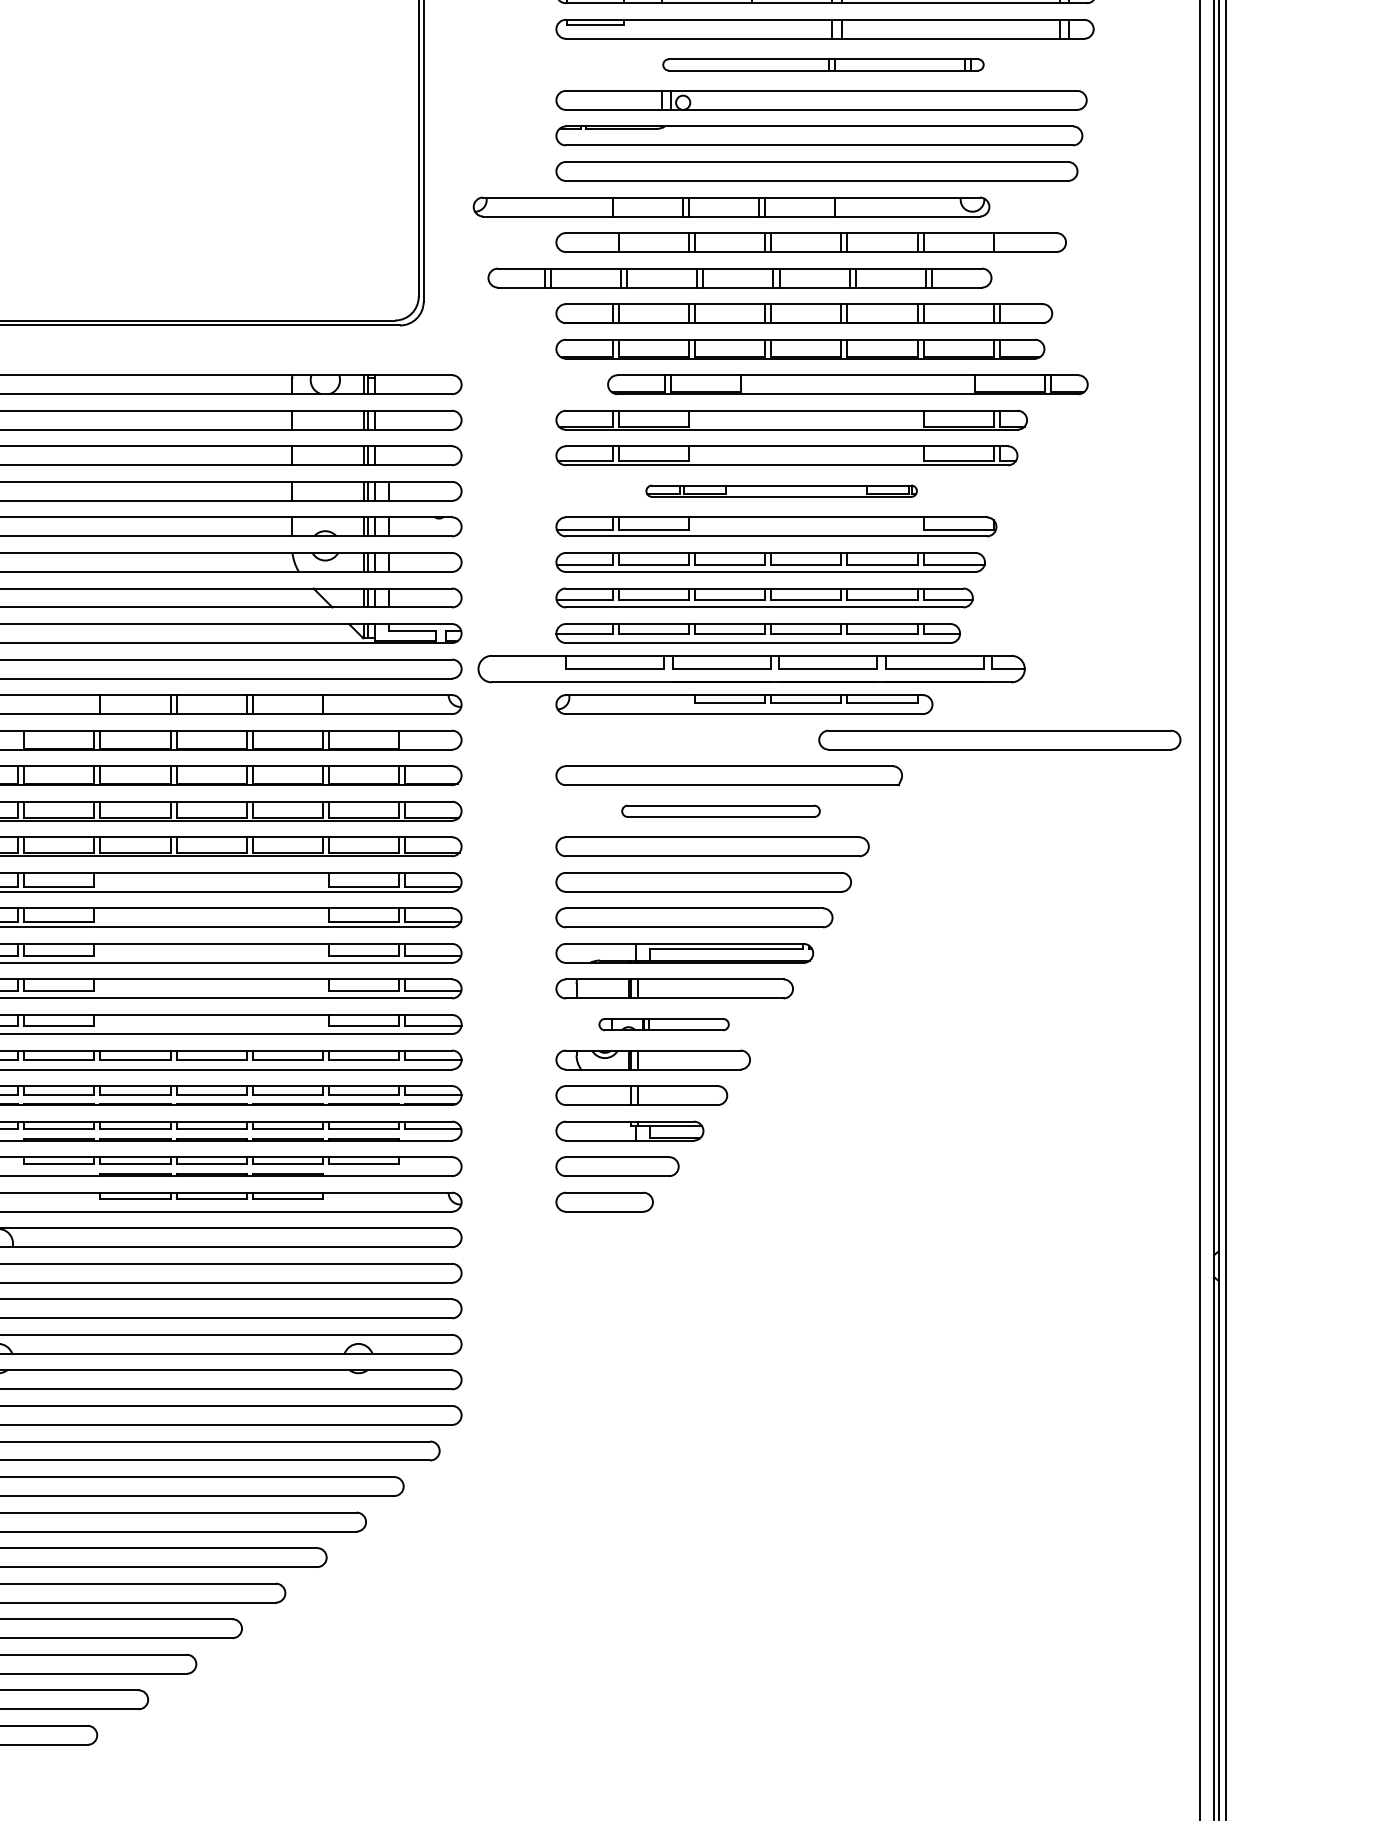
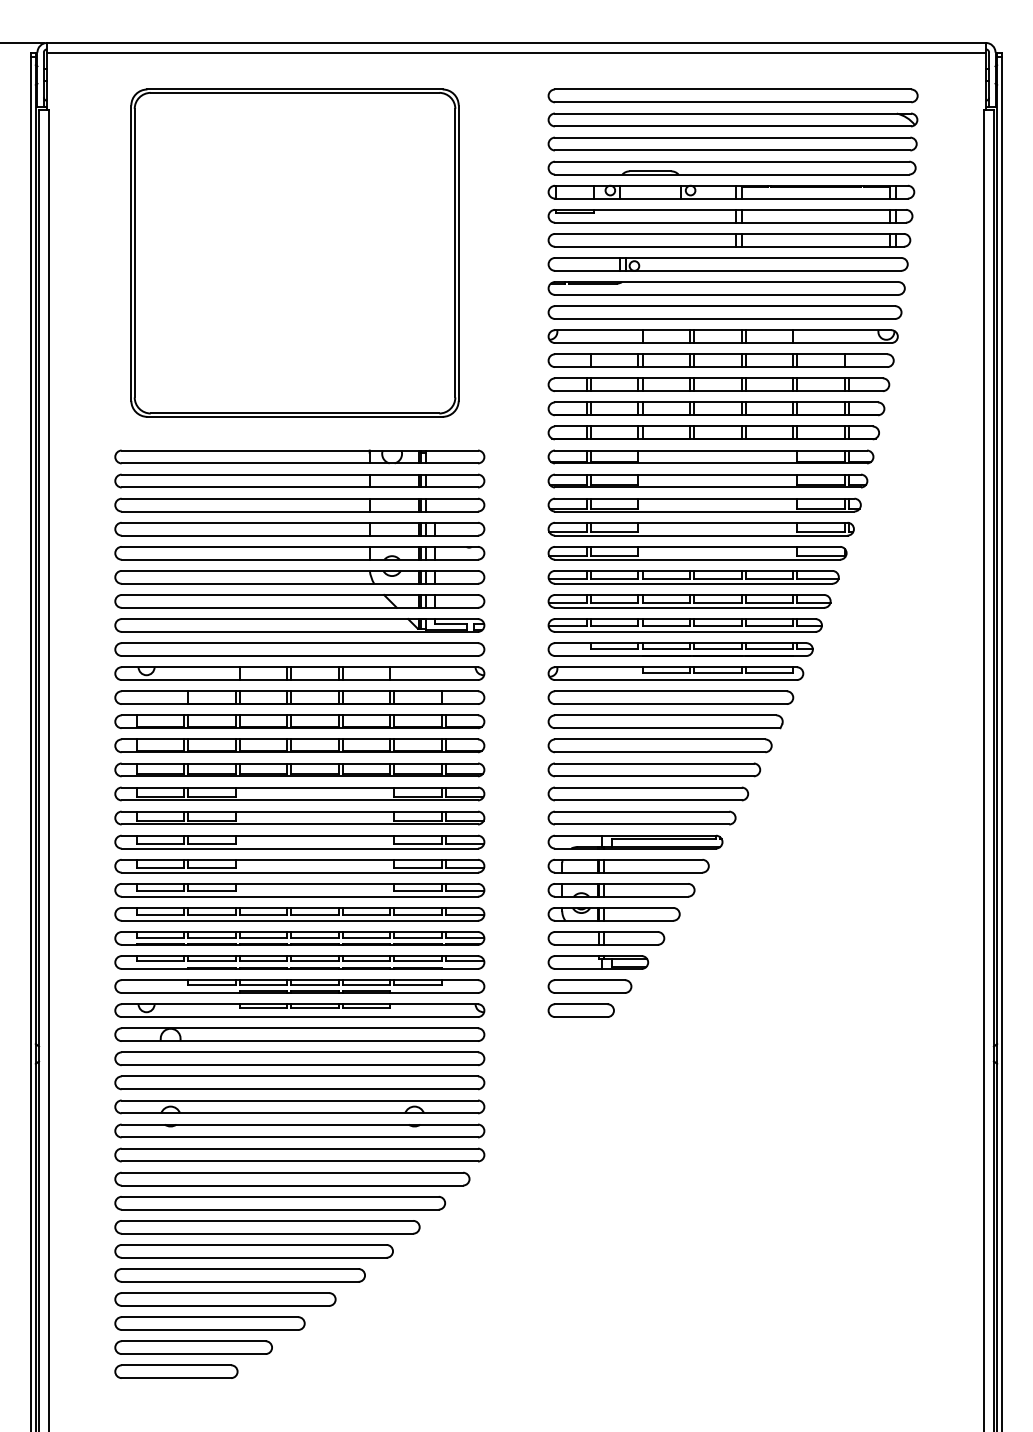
part: (823, 65) -> (729, 240), size x1.67
part: (730, 206) -> (722, 336), moved
part: (739, 277) -> (718, 384), moved
part: (847, 384) -> (710, 456), moved
part: (780, 490) -> (700, 528), size x1.67
part: (751, 668) -> (680, 649), size x0.71
part: (999, 739) -> (670, 697), moved
part: (720, 810) -> (659, 745), size x1.67
part: (664, 1024) -> (621, 890), size x1.67

